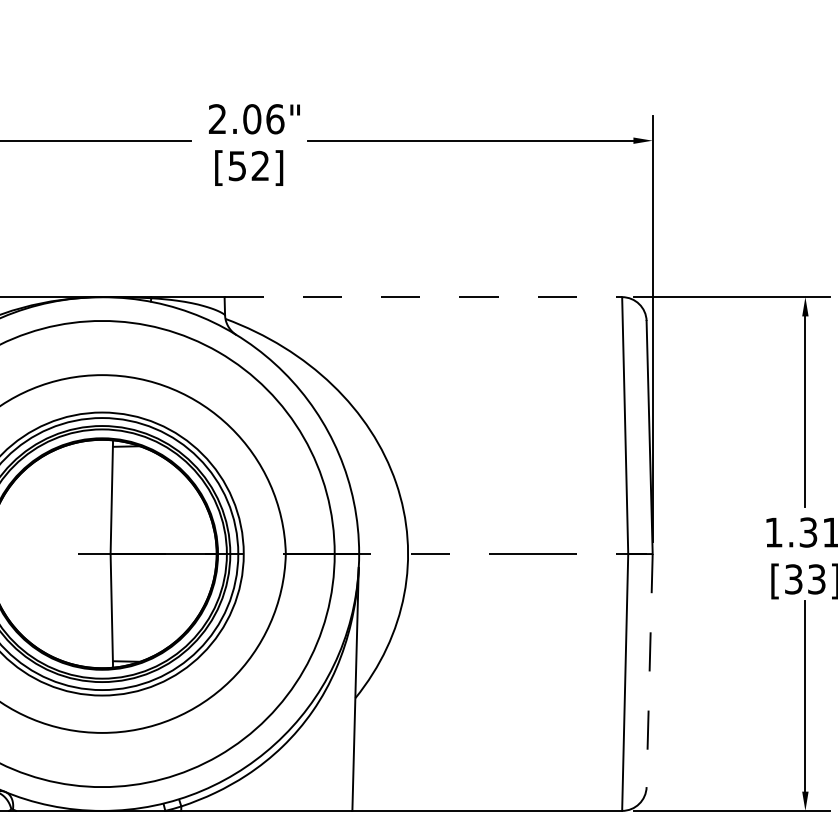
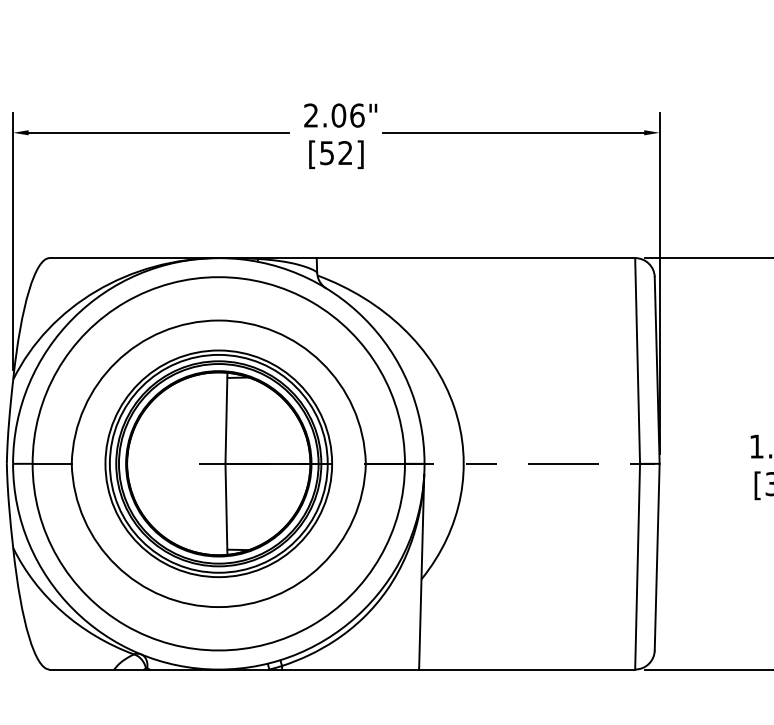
line: (424, 297) -> (476, 258), dashed -> solid
line: (650, 671) -> (657, 557), dashed -> solid

